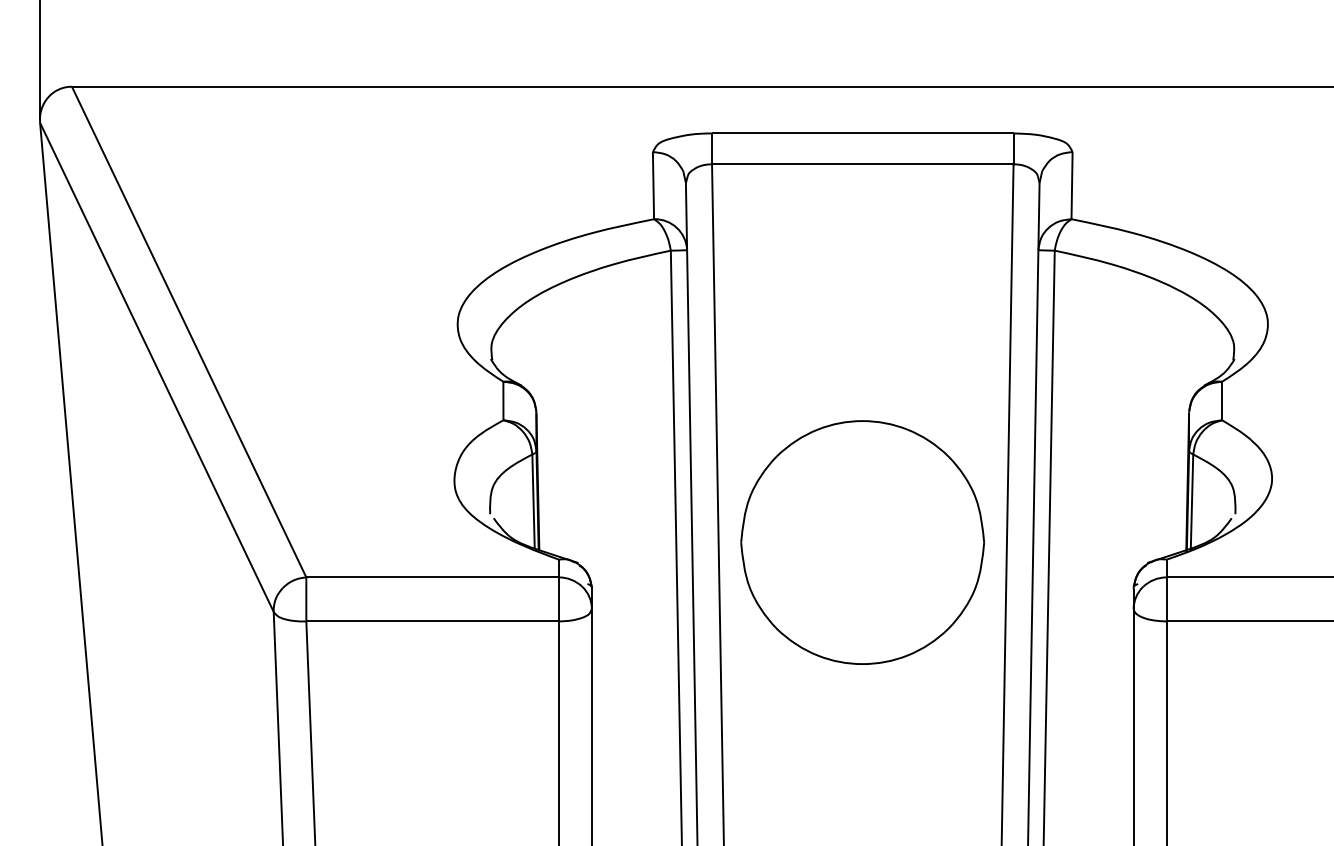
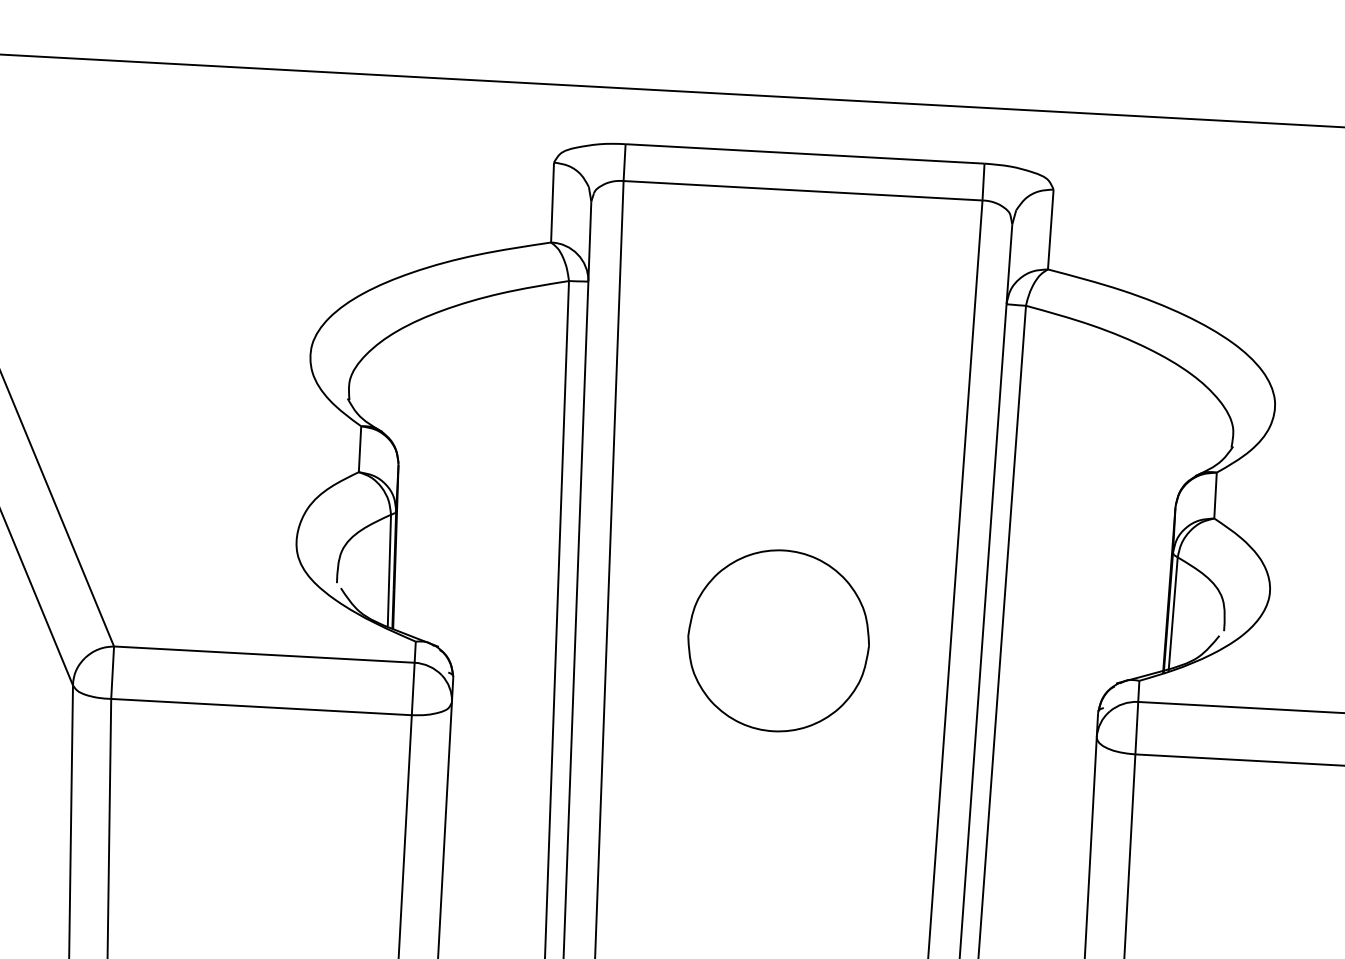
part: (862, 542) -> (778, 640), size x0.62

